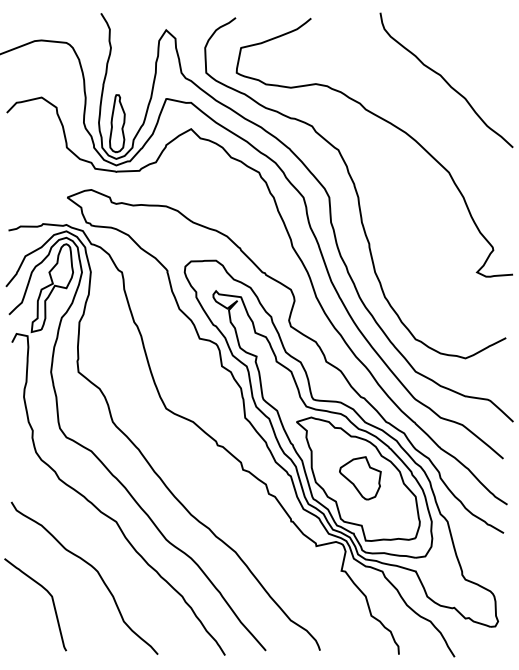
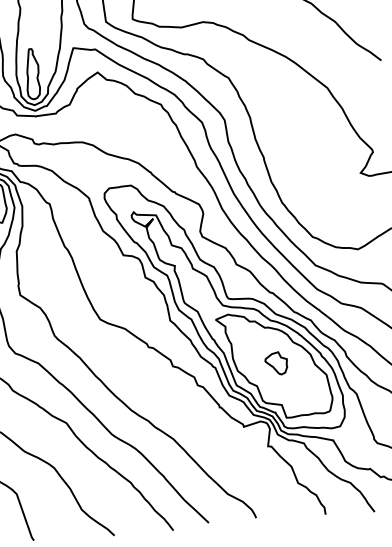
part: (360, 478) -> (276, 363), size x0.6

